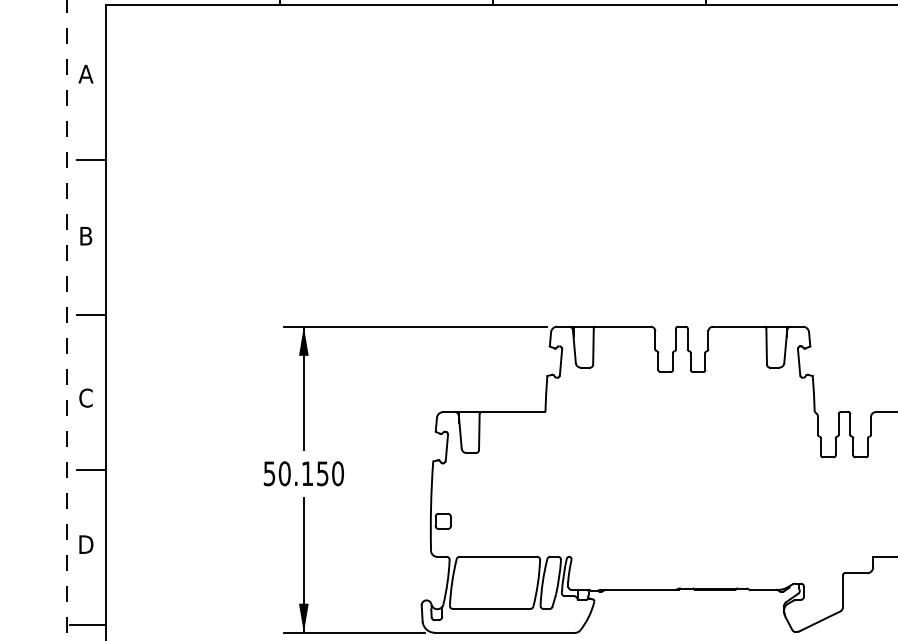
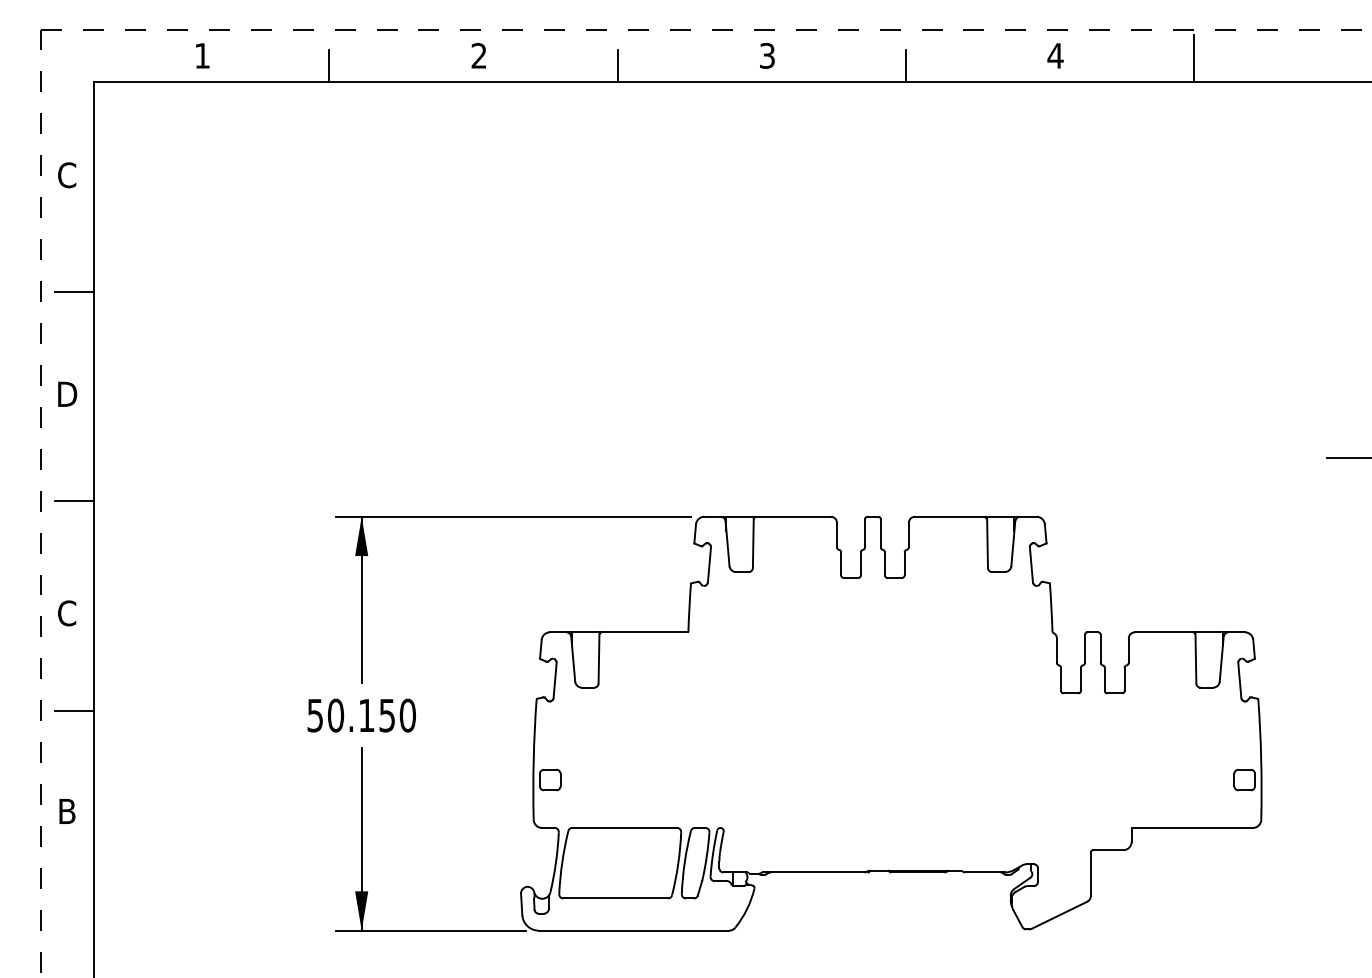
text: (85, 74) -> (66, 175), A -> C
text: (86, 235) -> (67, 393), B -> D
text: (86, 544) -> (67, 811), D -> B
line: (87, 625) -> (68, 920), removed

